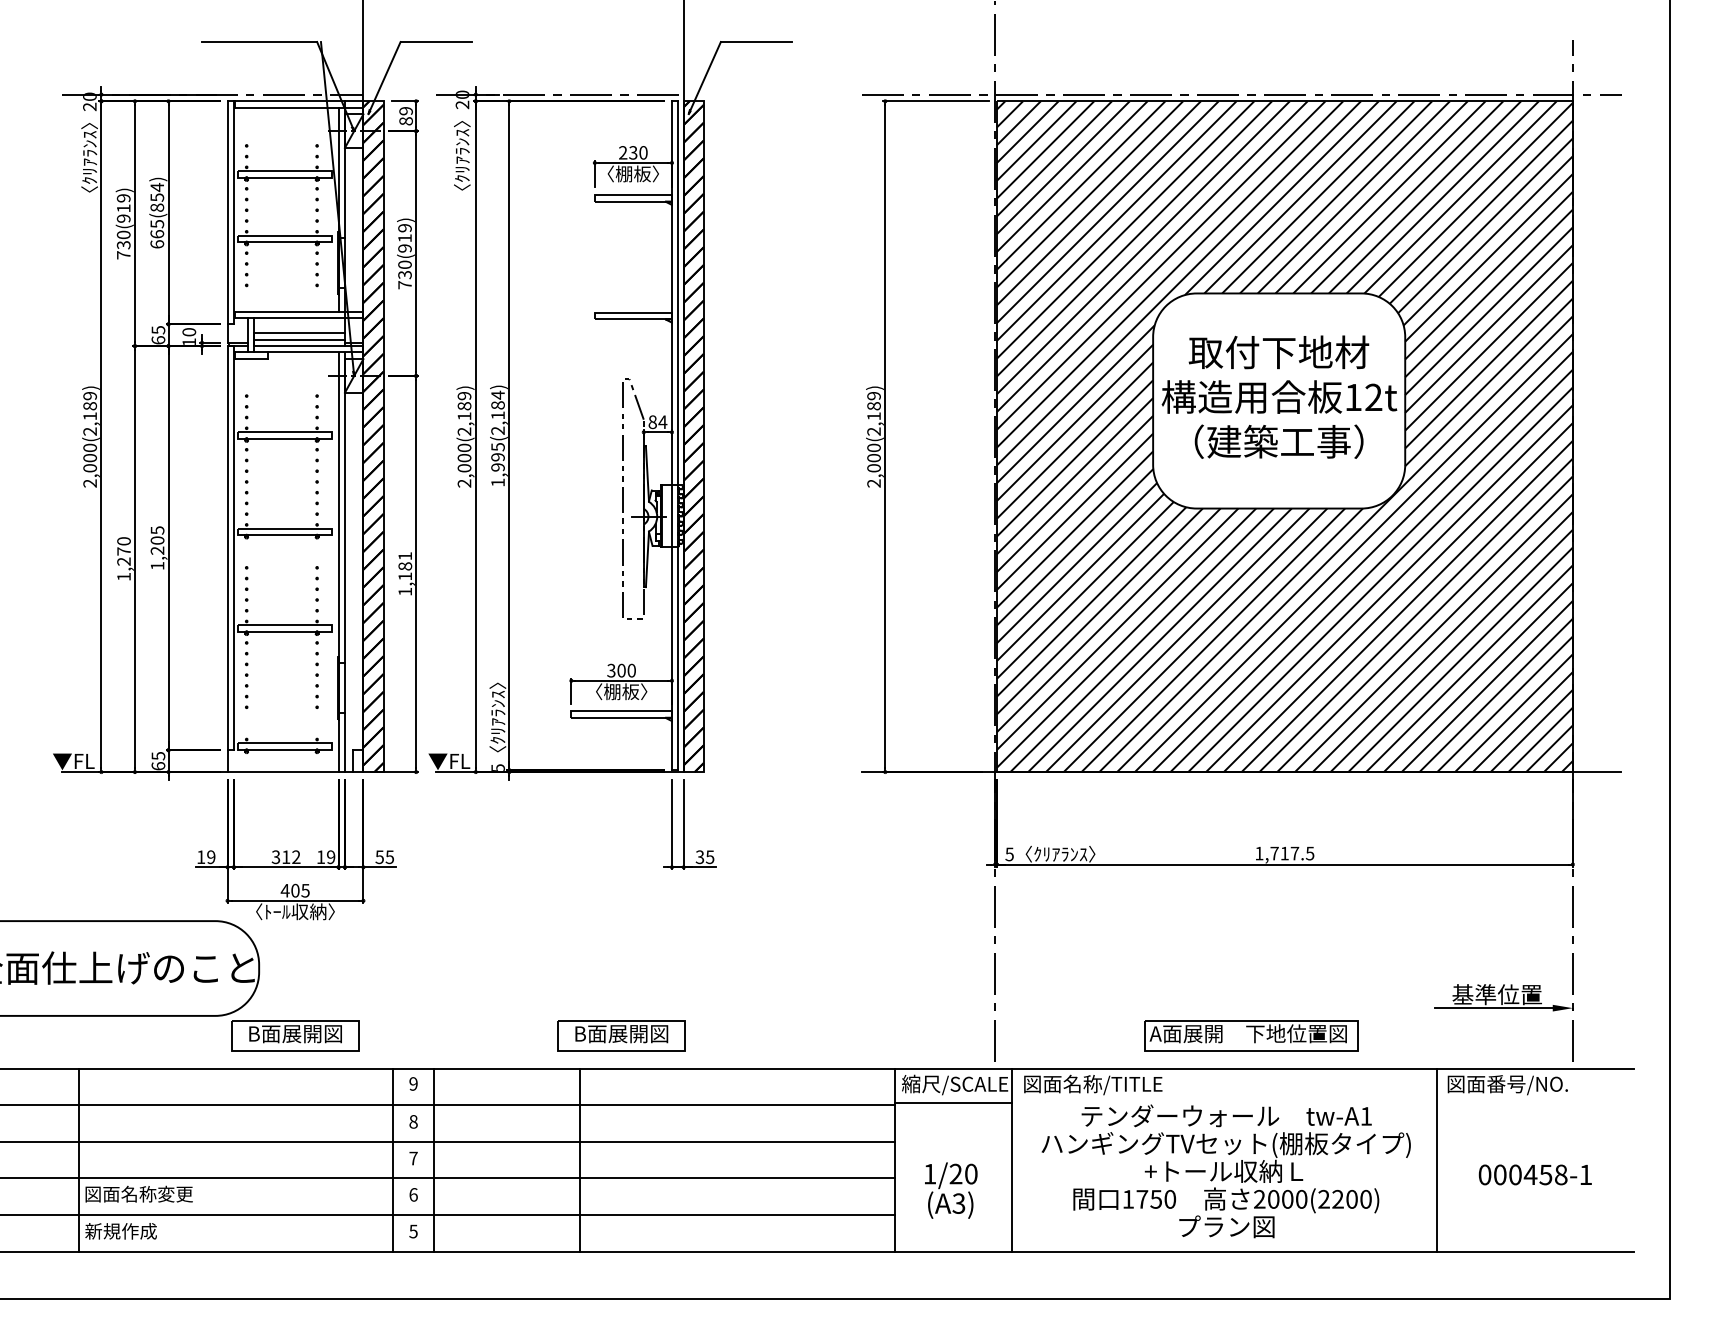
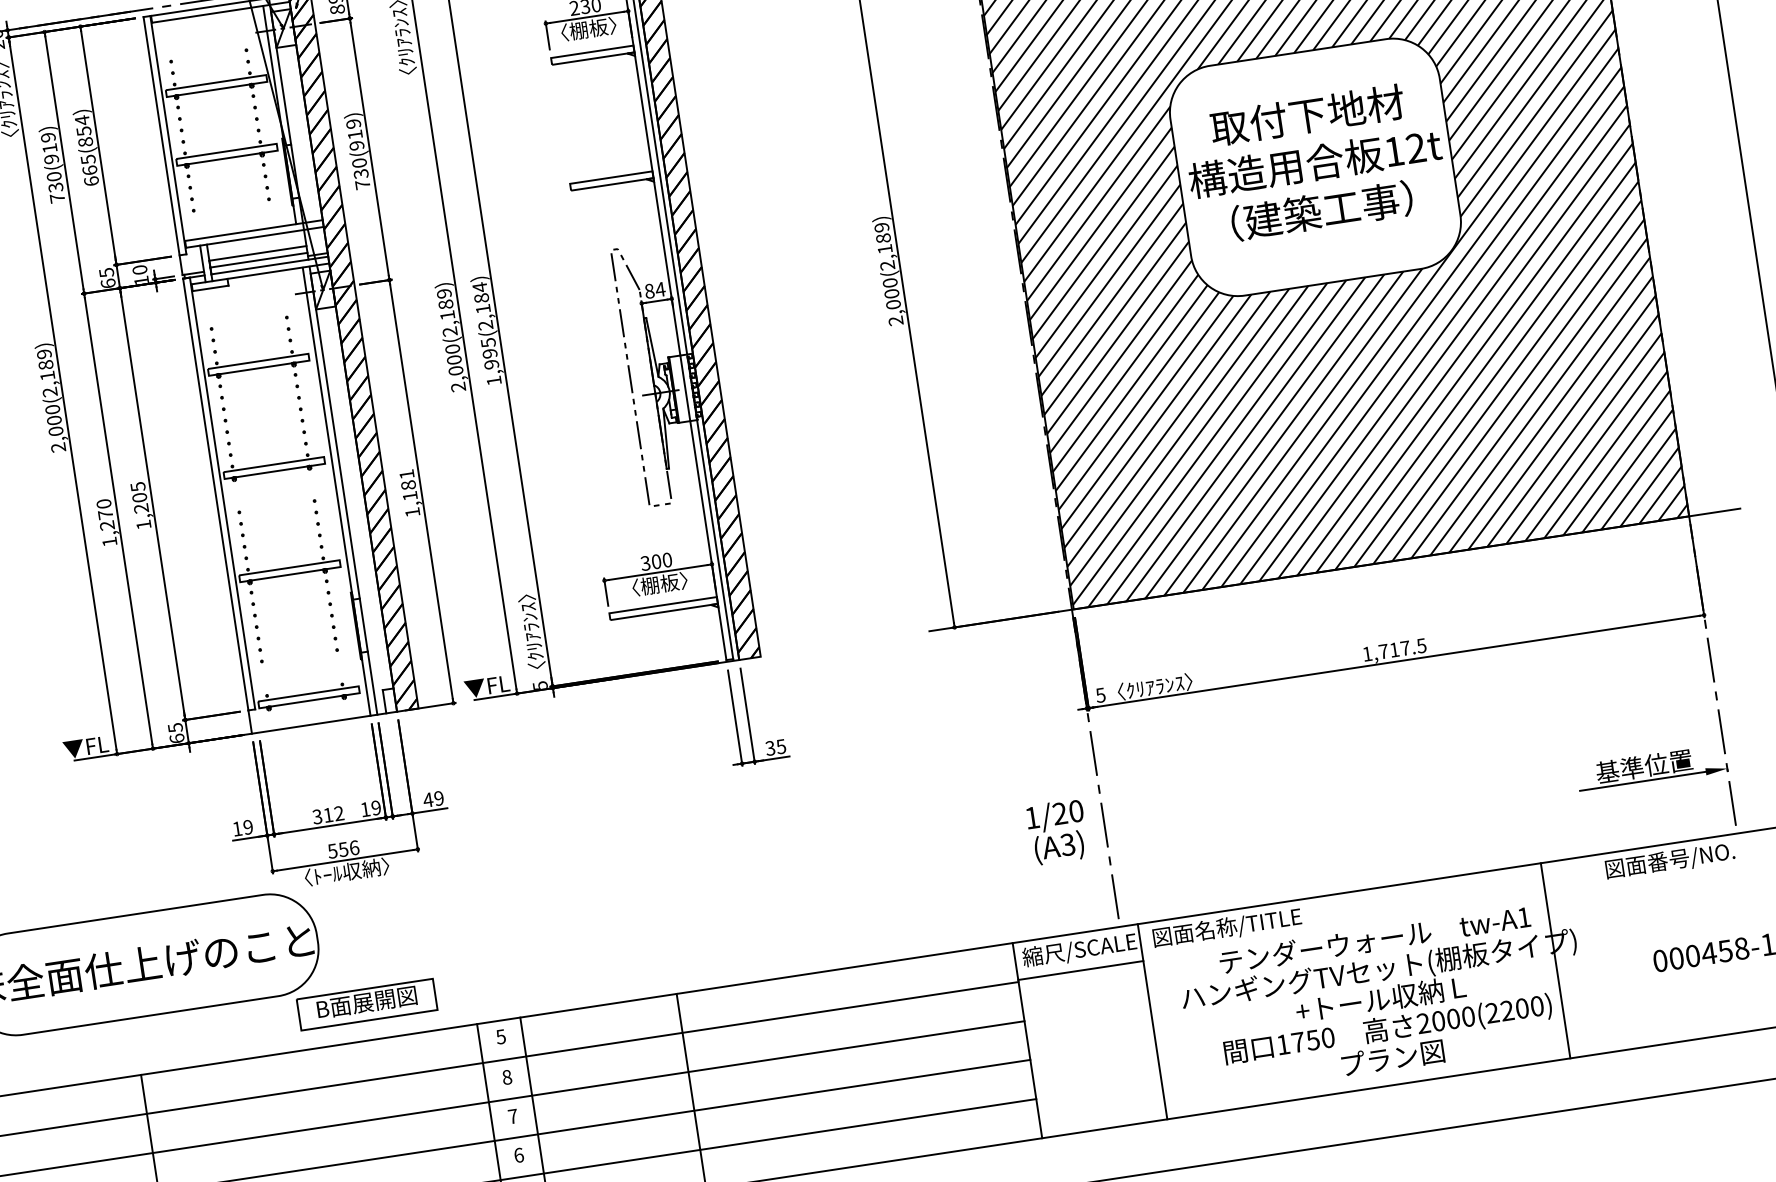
text: (384, 857) -> (433, 799), 55 -> 49
text: (294, 890) -> (342, 849), 405 -> 556
part: (621, 1035) -> (715, 951), removed
part: (1251, 1035) -> (1388, 849), removed
text: (413, 1083) -> (500, 1036), 9 -> 5
line: (1437, 1159) -> (1555, 959), moved
text: (951, 1190) -> (1057, 831), moved

